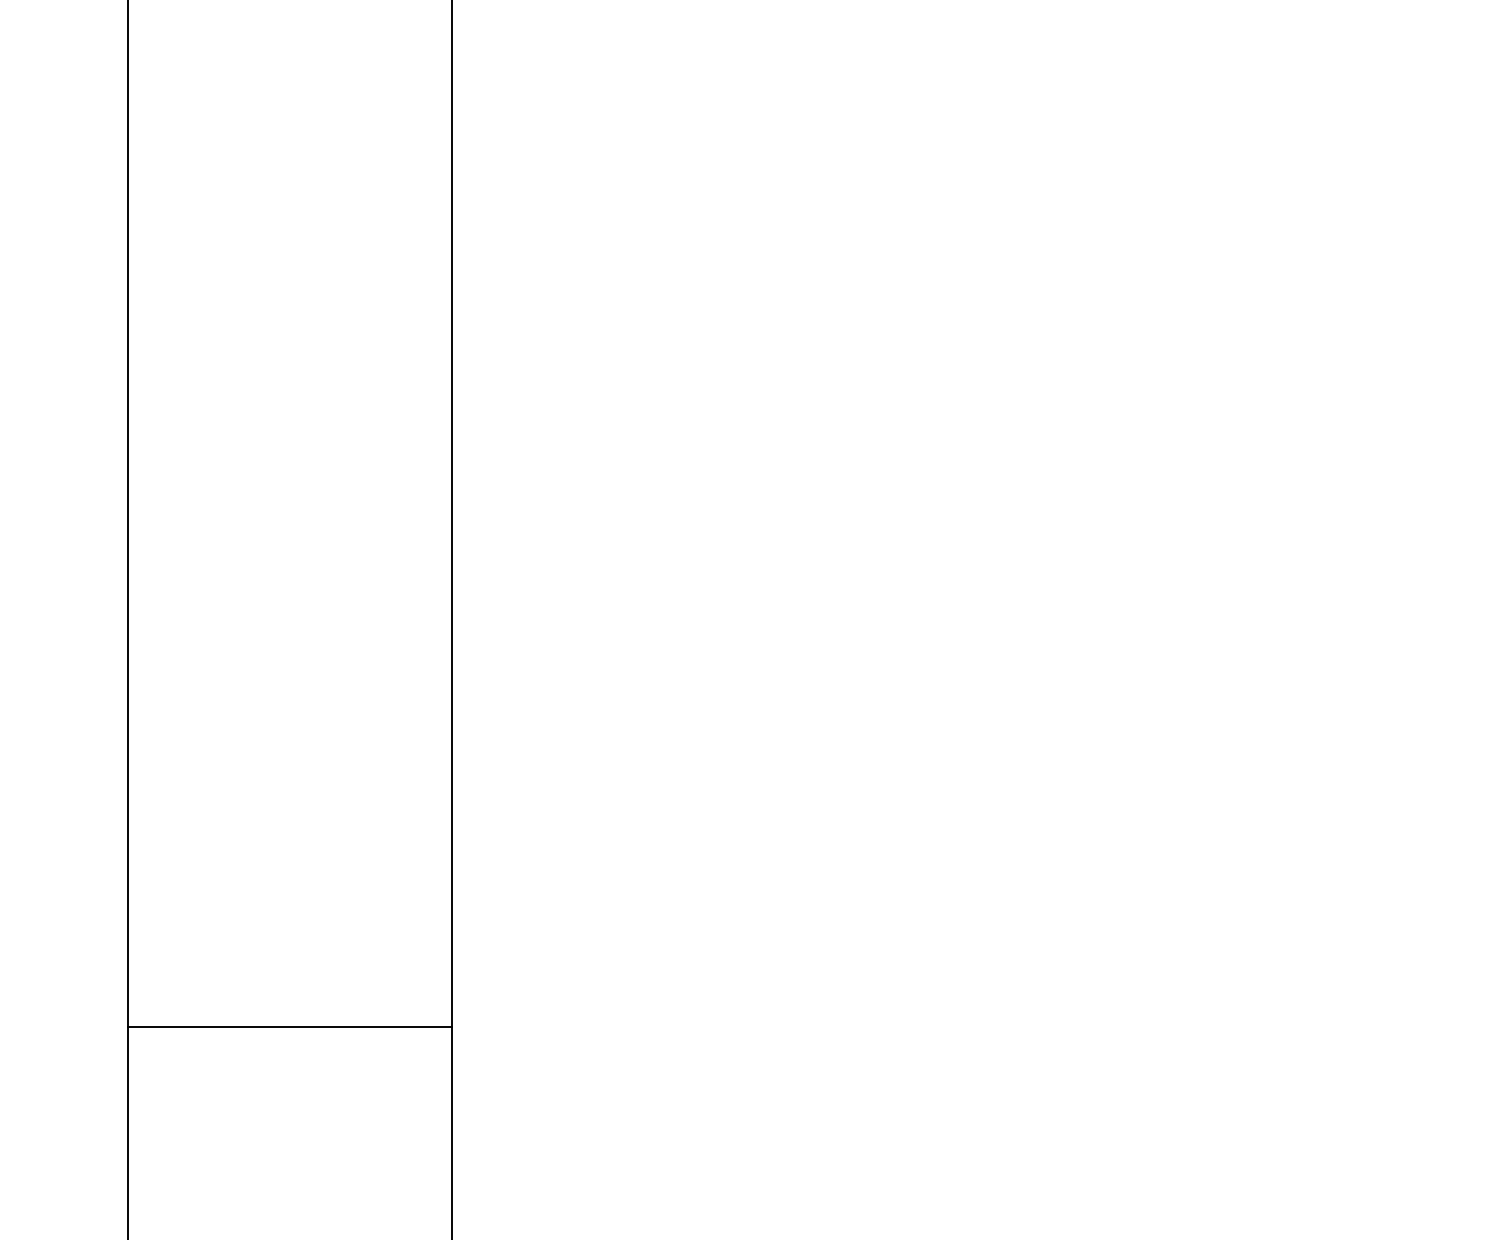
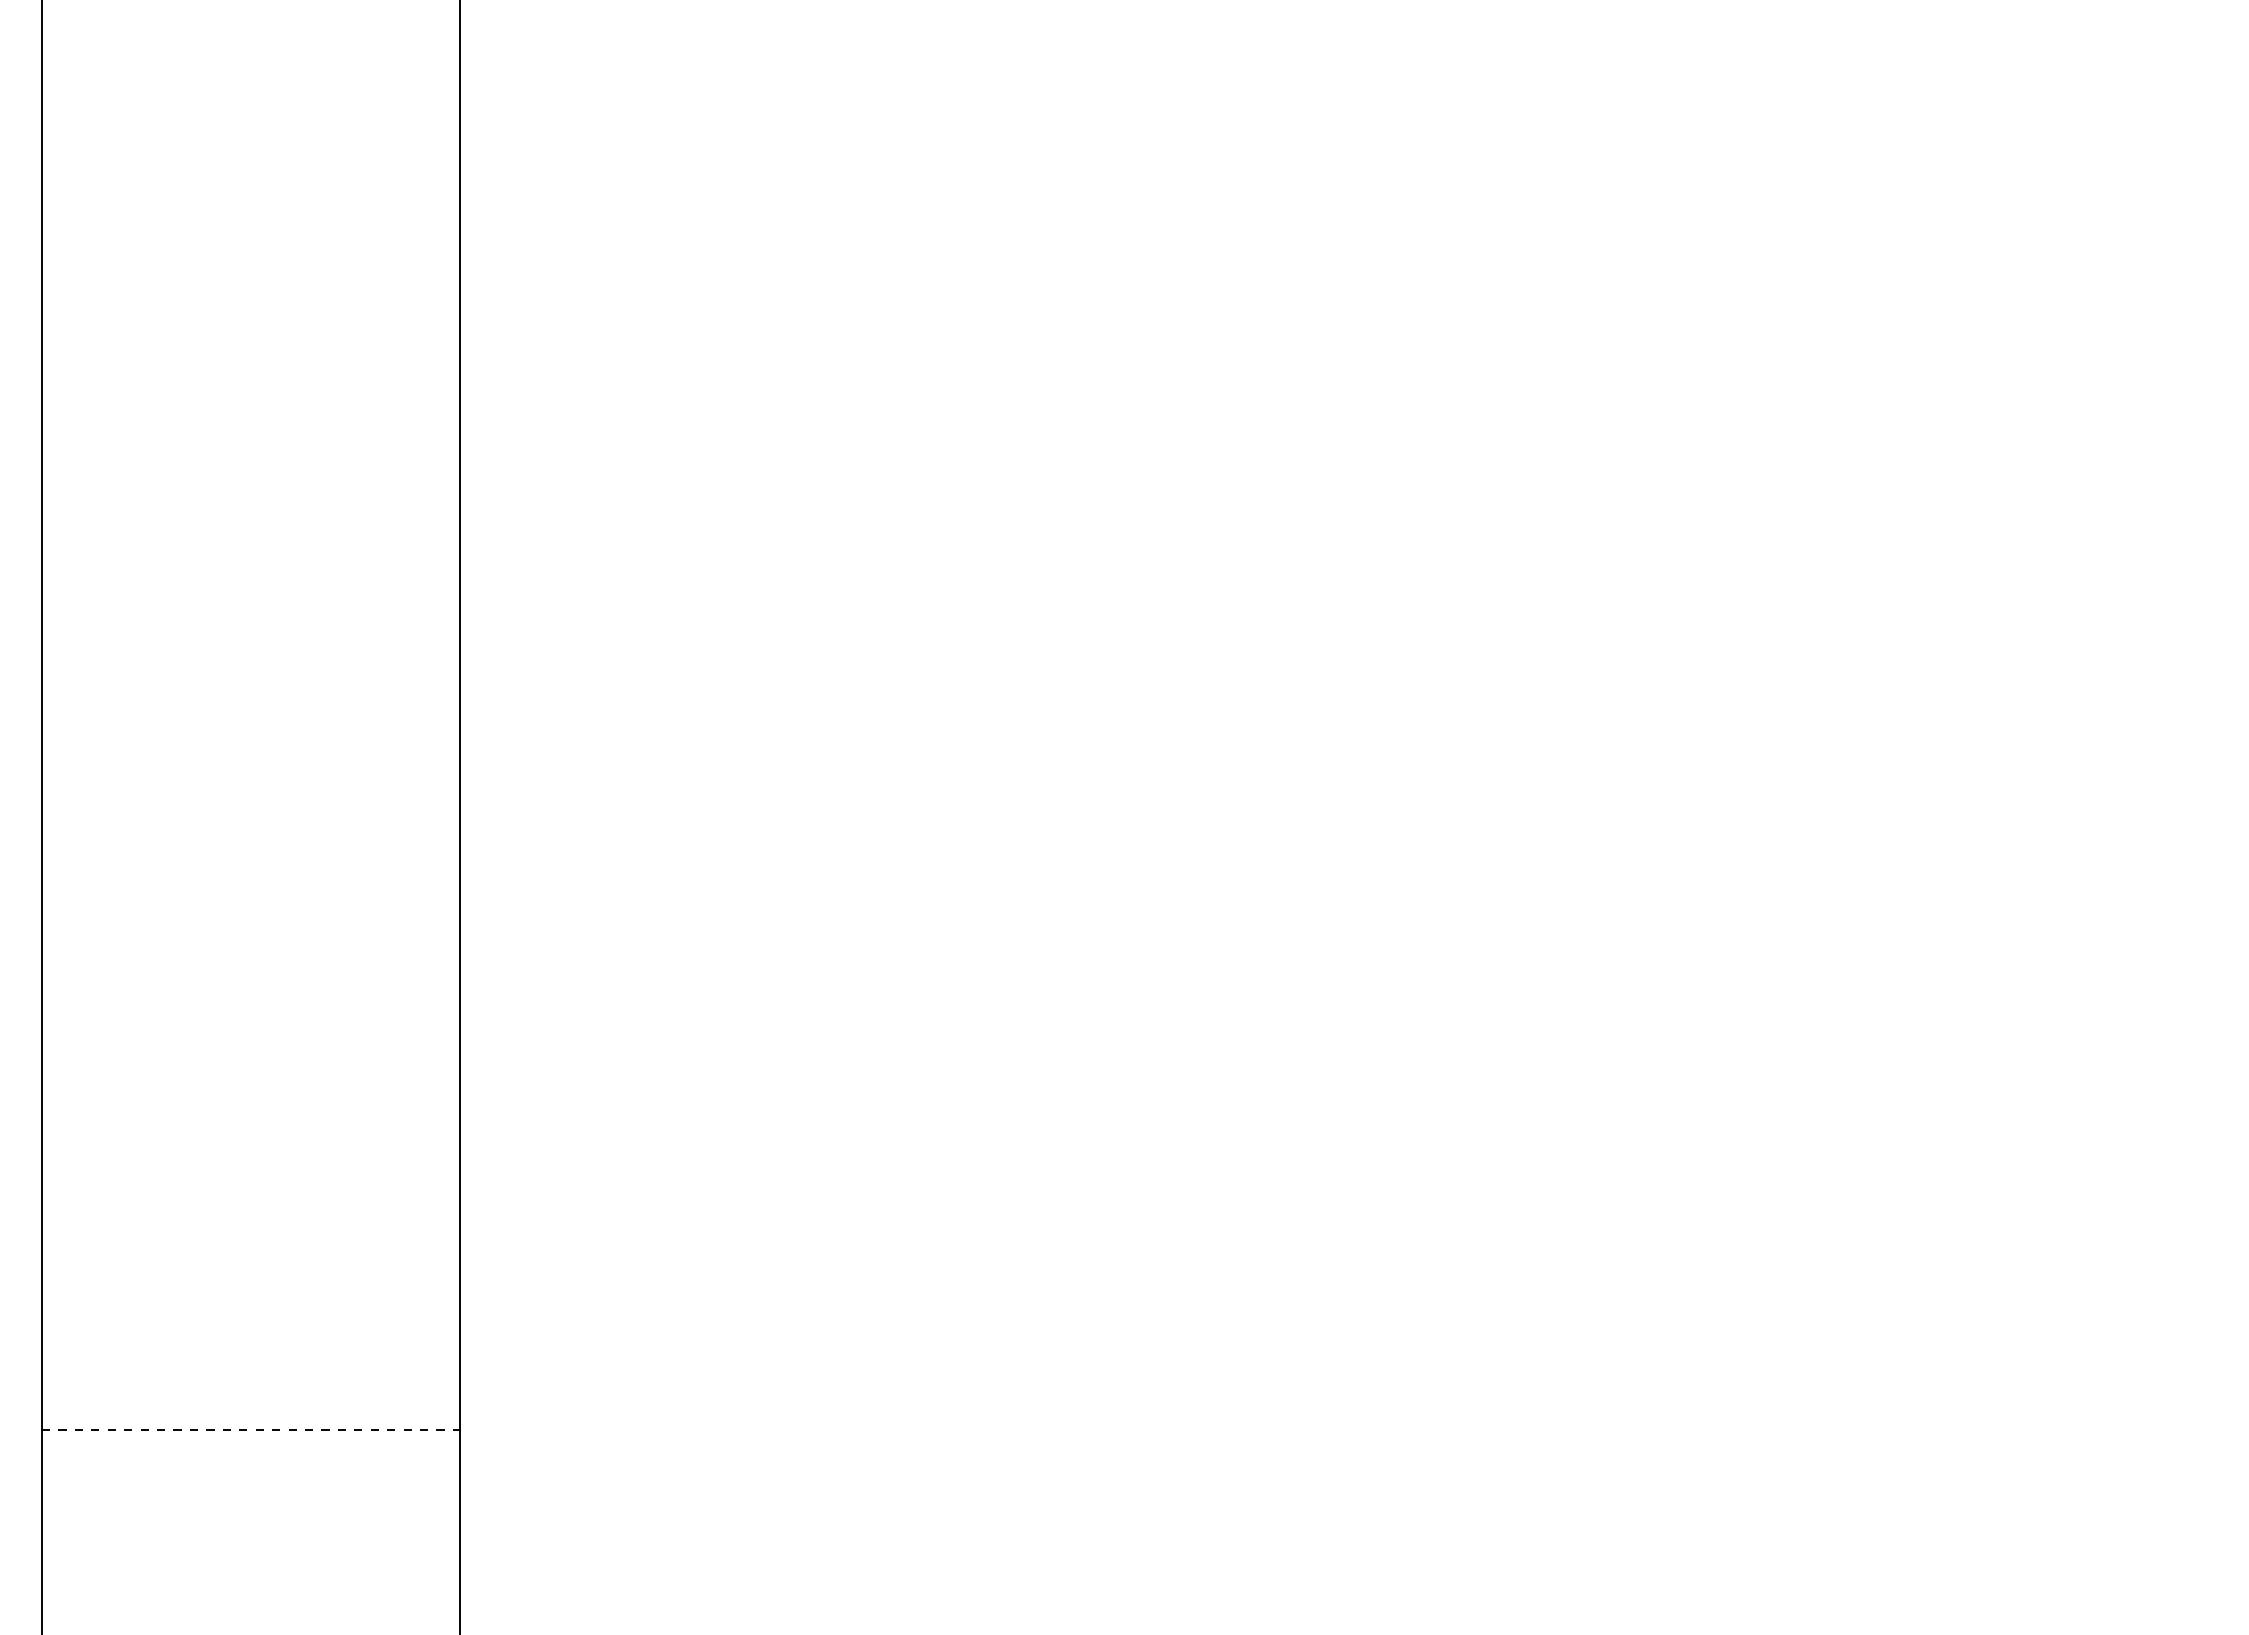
line: (289, 1027) -> (250, 1430), solid -> dashed

